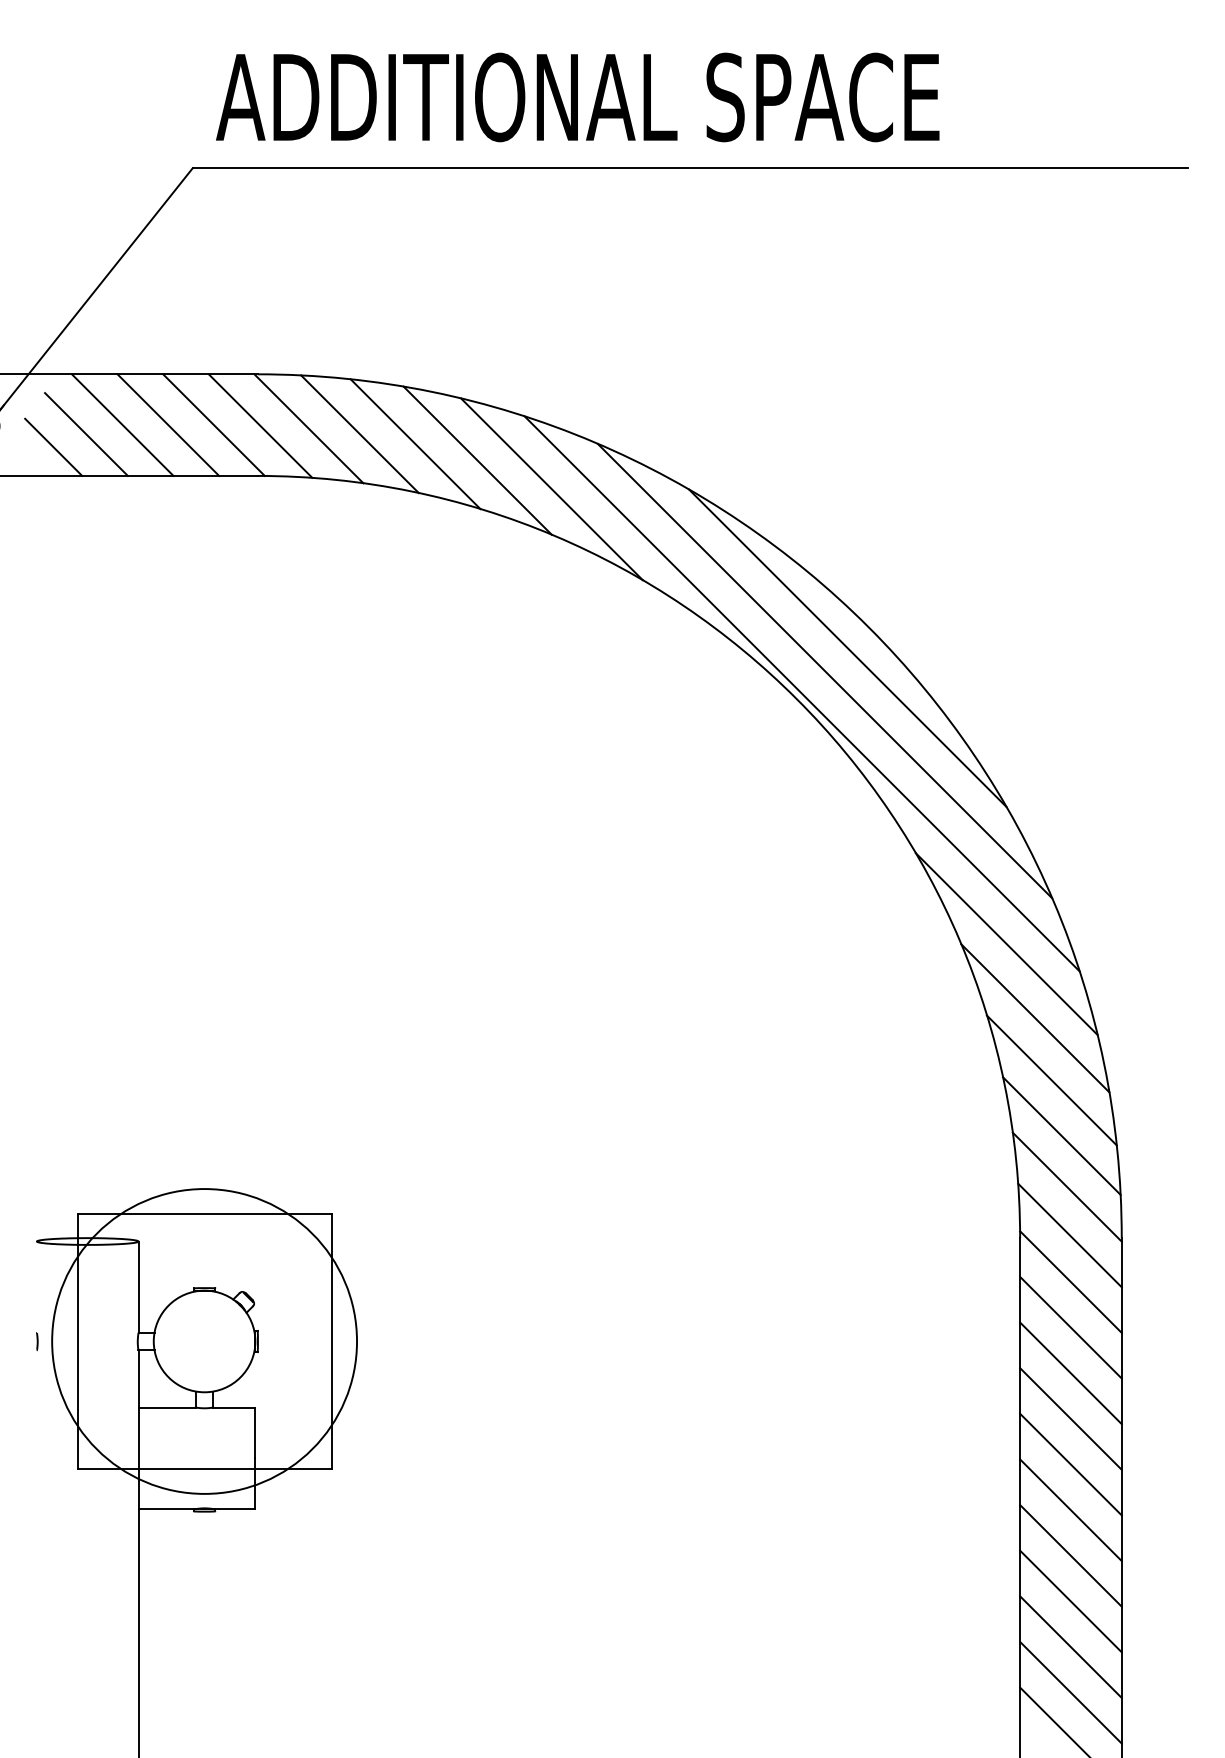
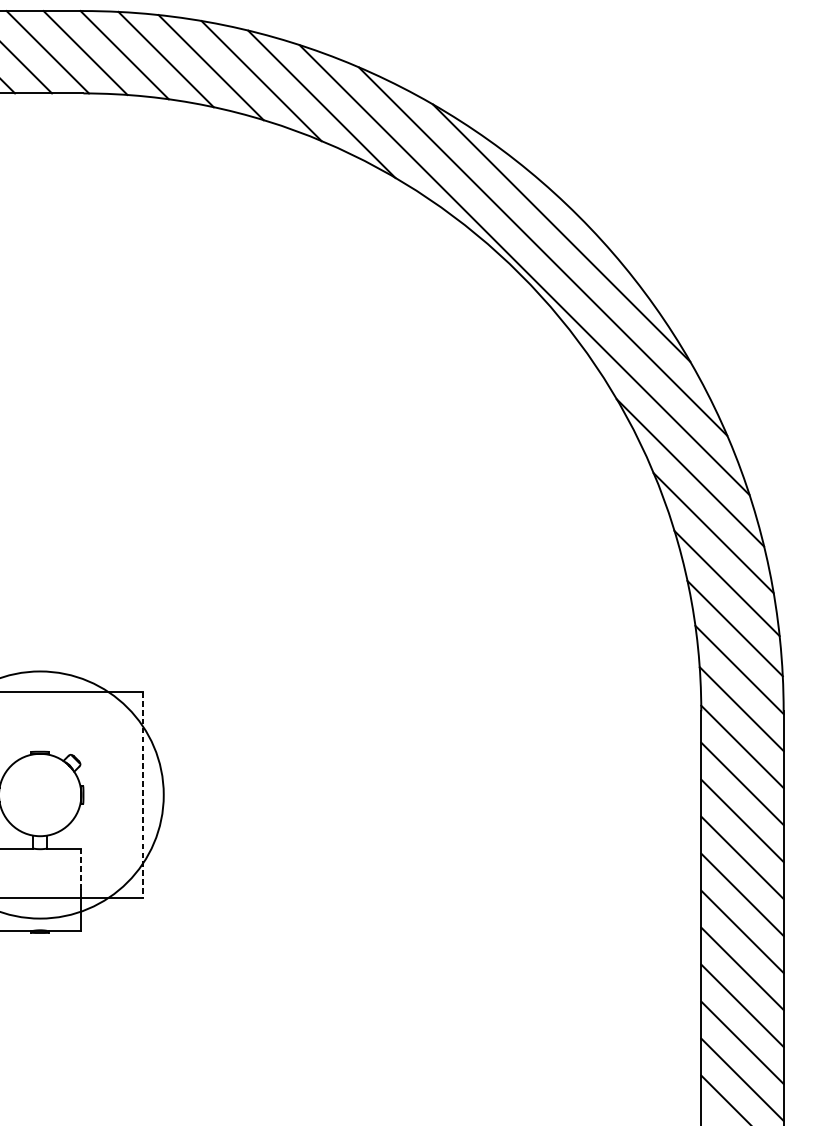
line: (331, 1341) -> (143, 795), solid -> dashed
line: (255, 1433) -> (81, 869), solid -> dashed

